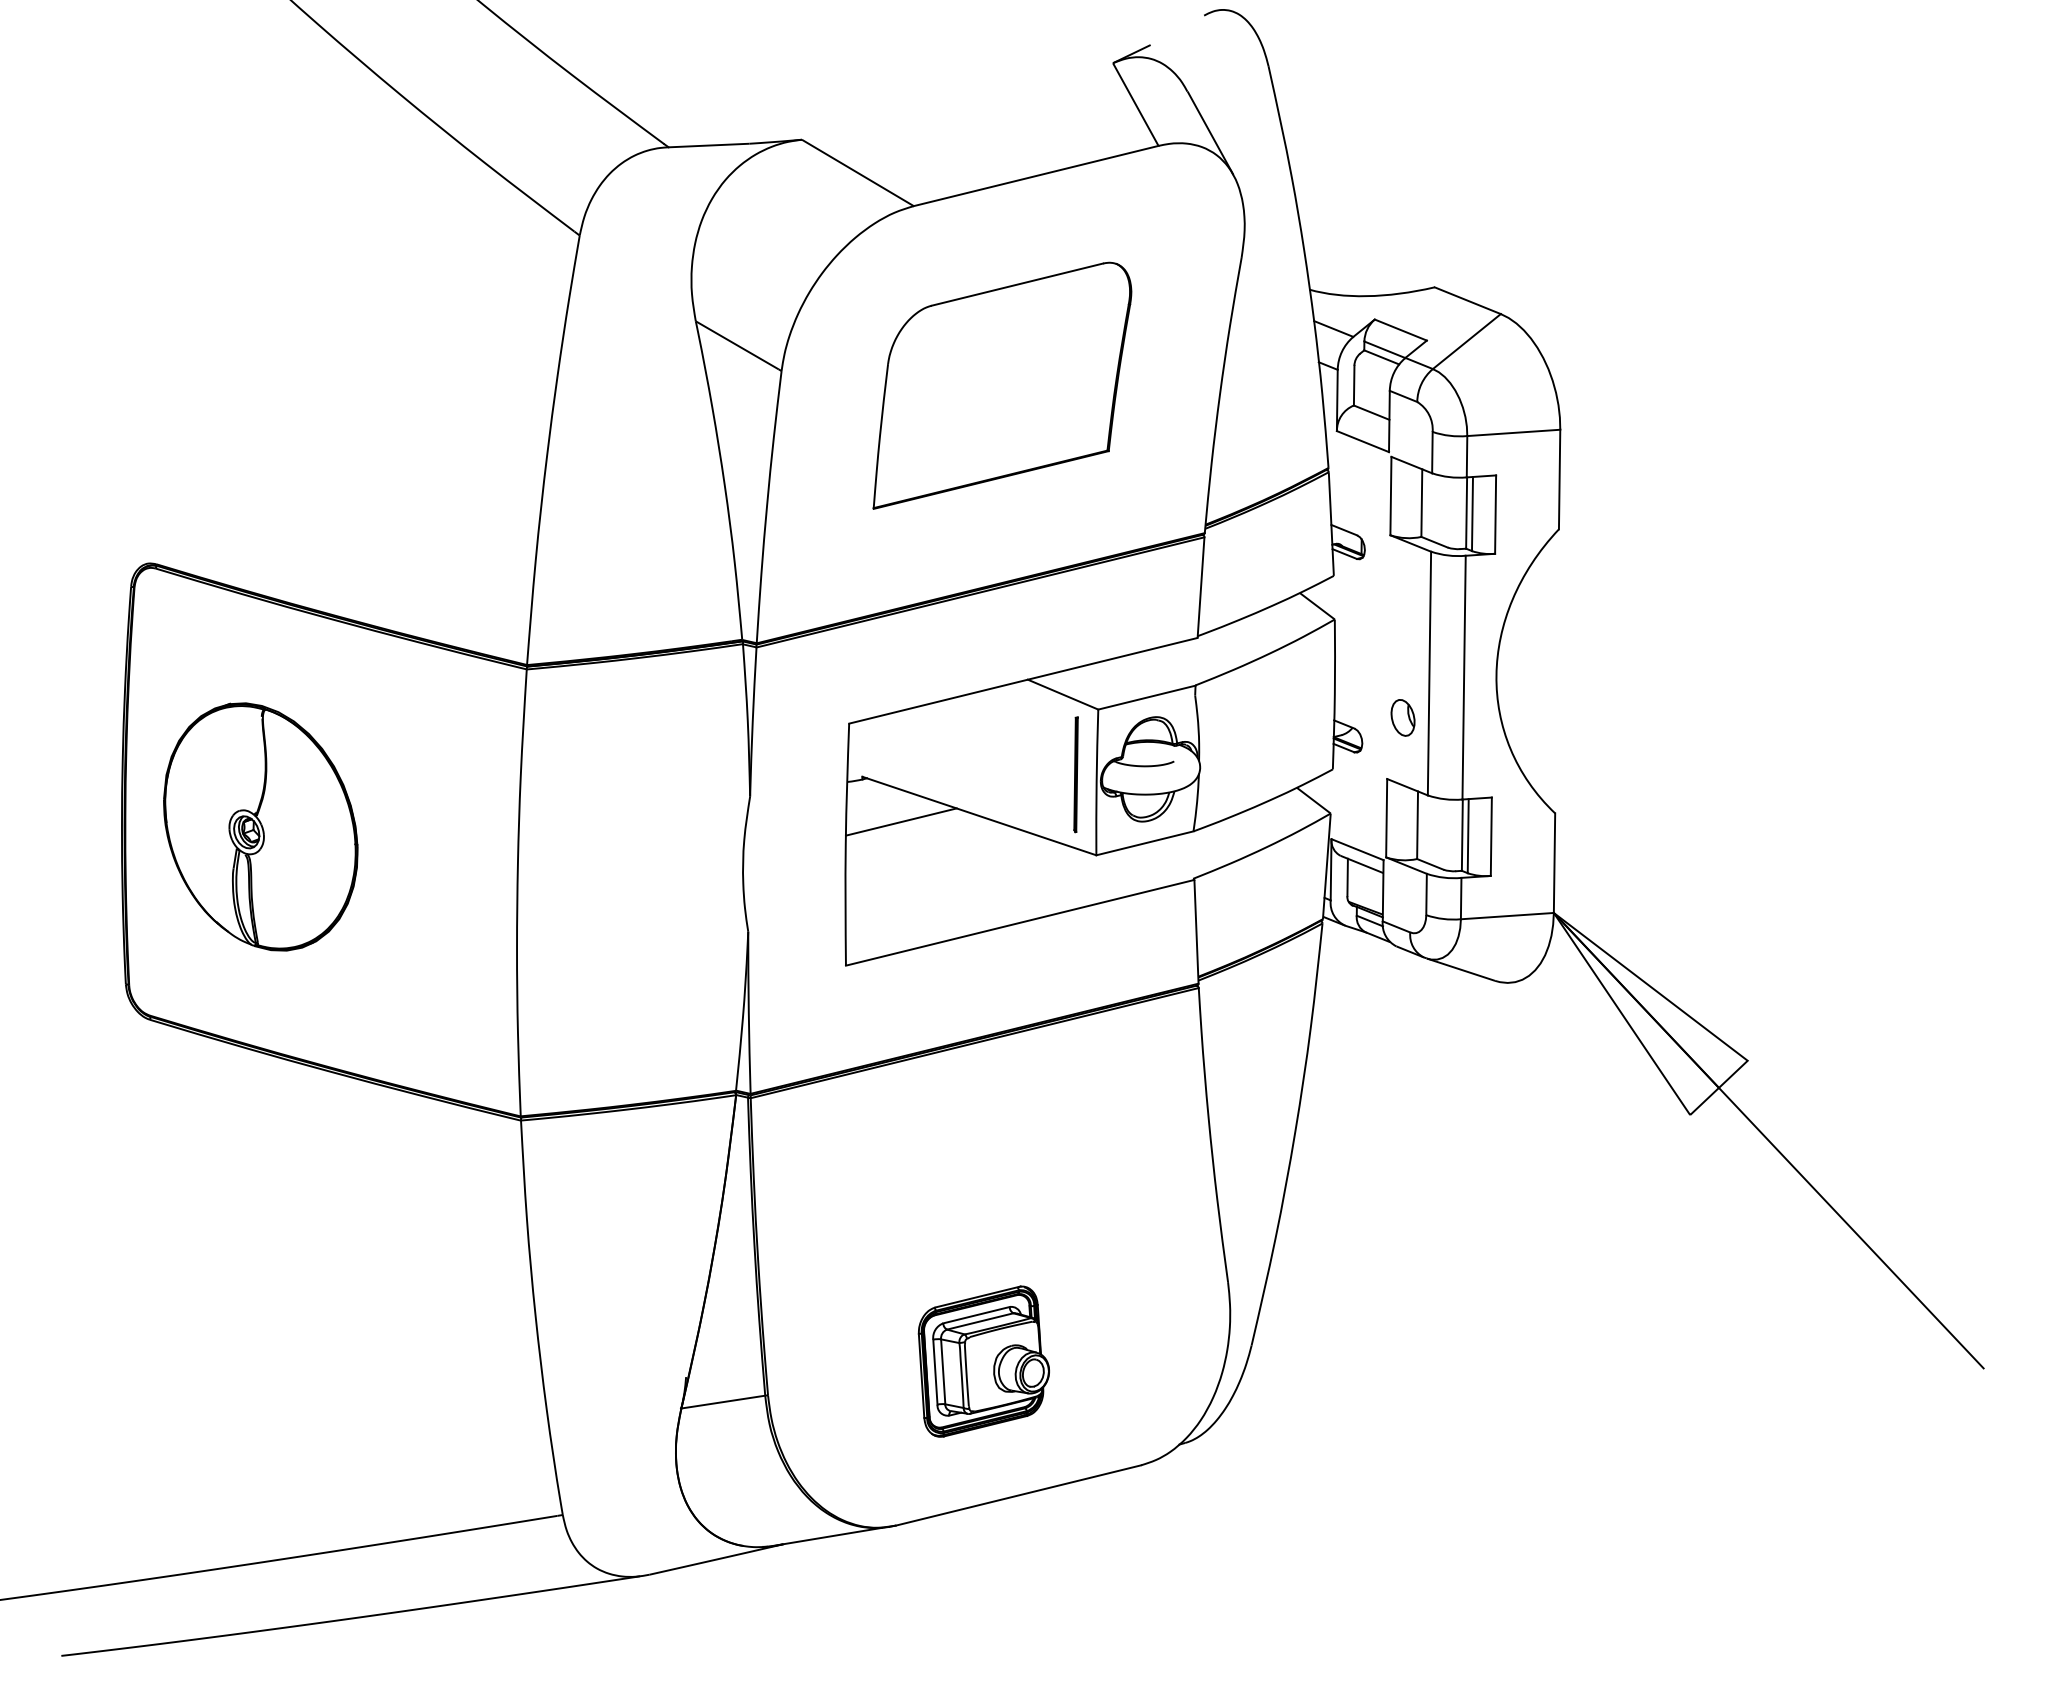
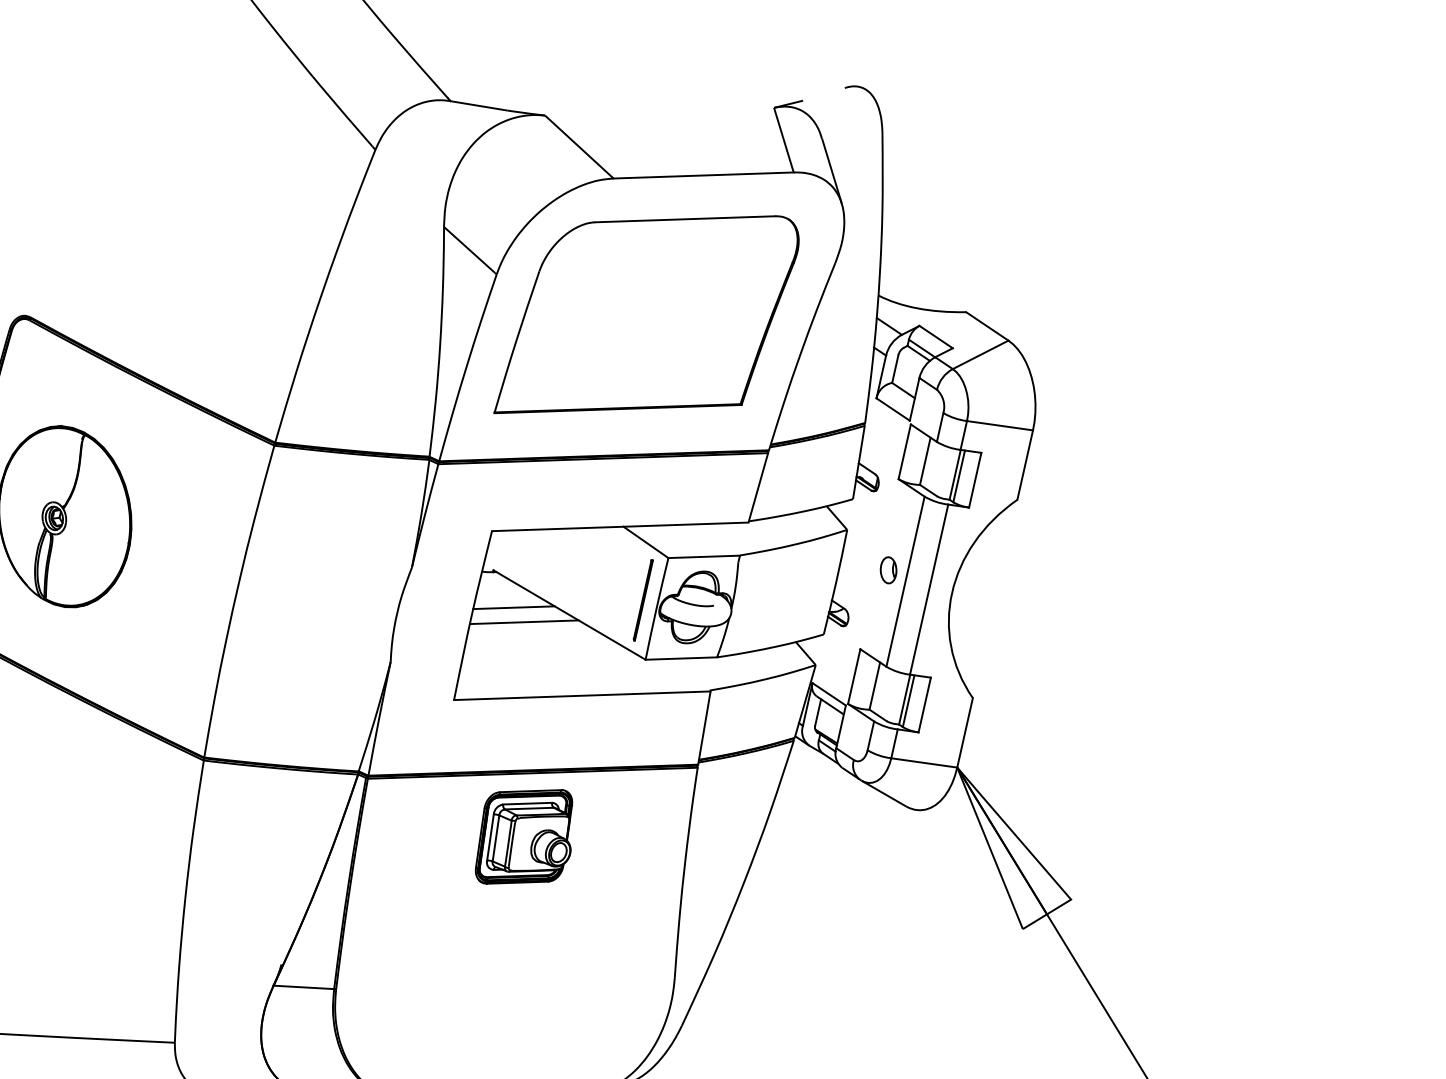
part: (1002, 385) -> (649, 317), size x1.43
part: (1402, 717) -> (888, 569), moved
line: (919, 838) -> (524, 621), added
part: (983, 1361) -> (525, 837), moved

